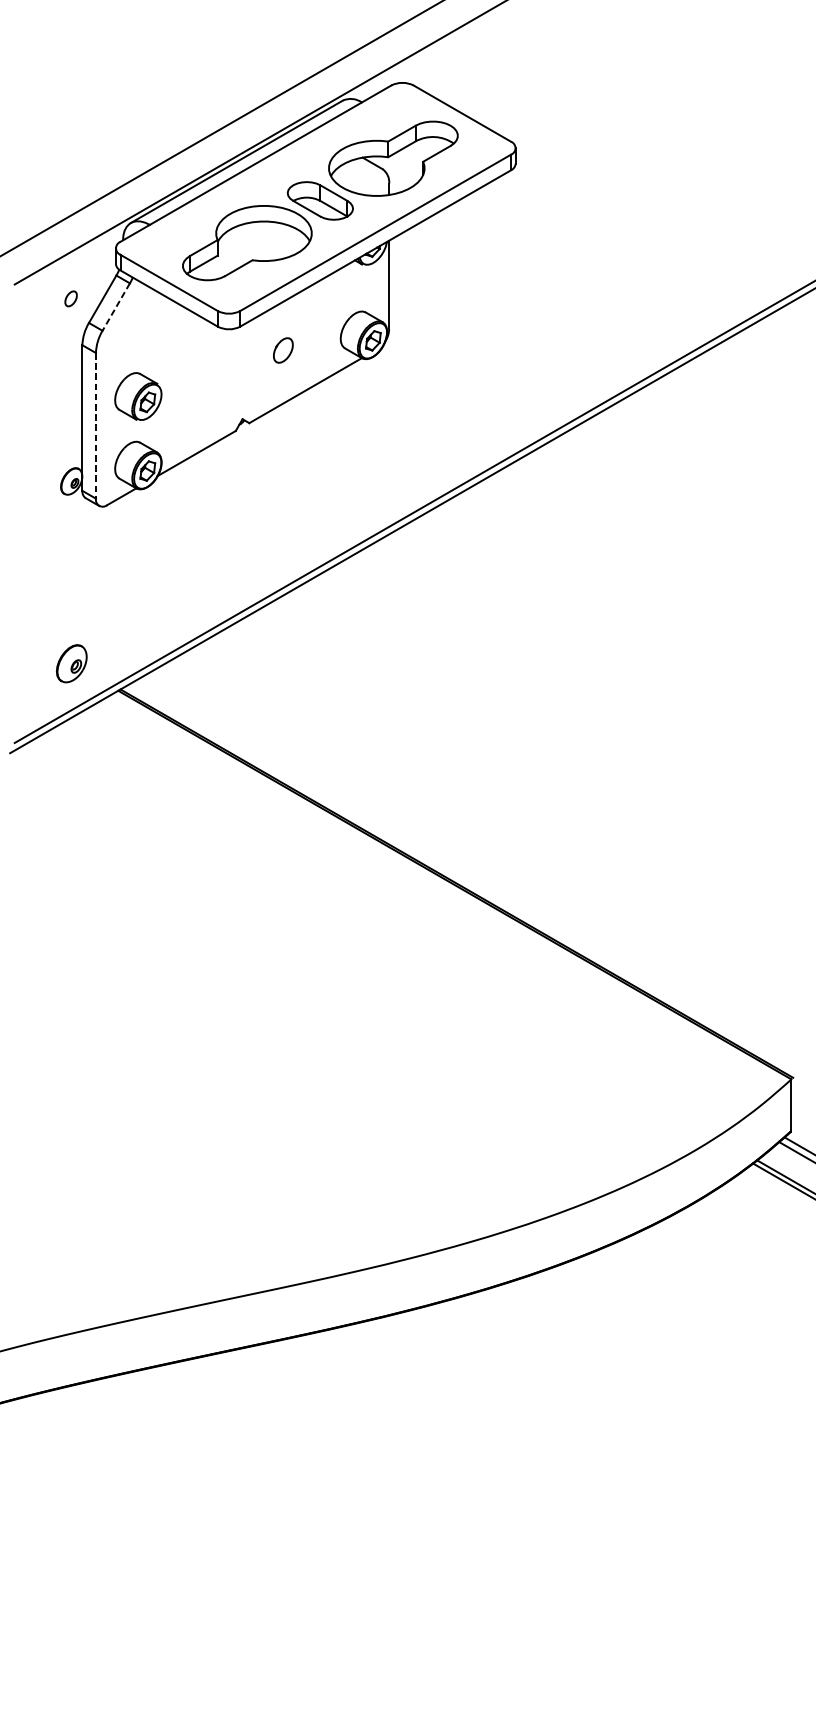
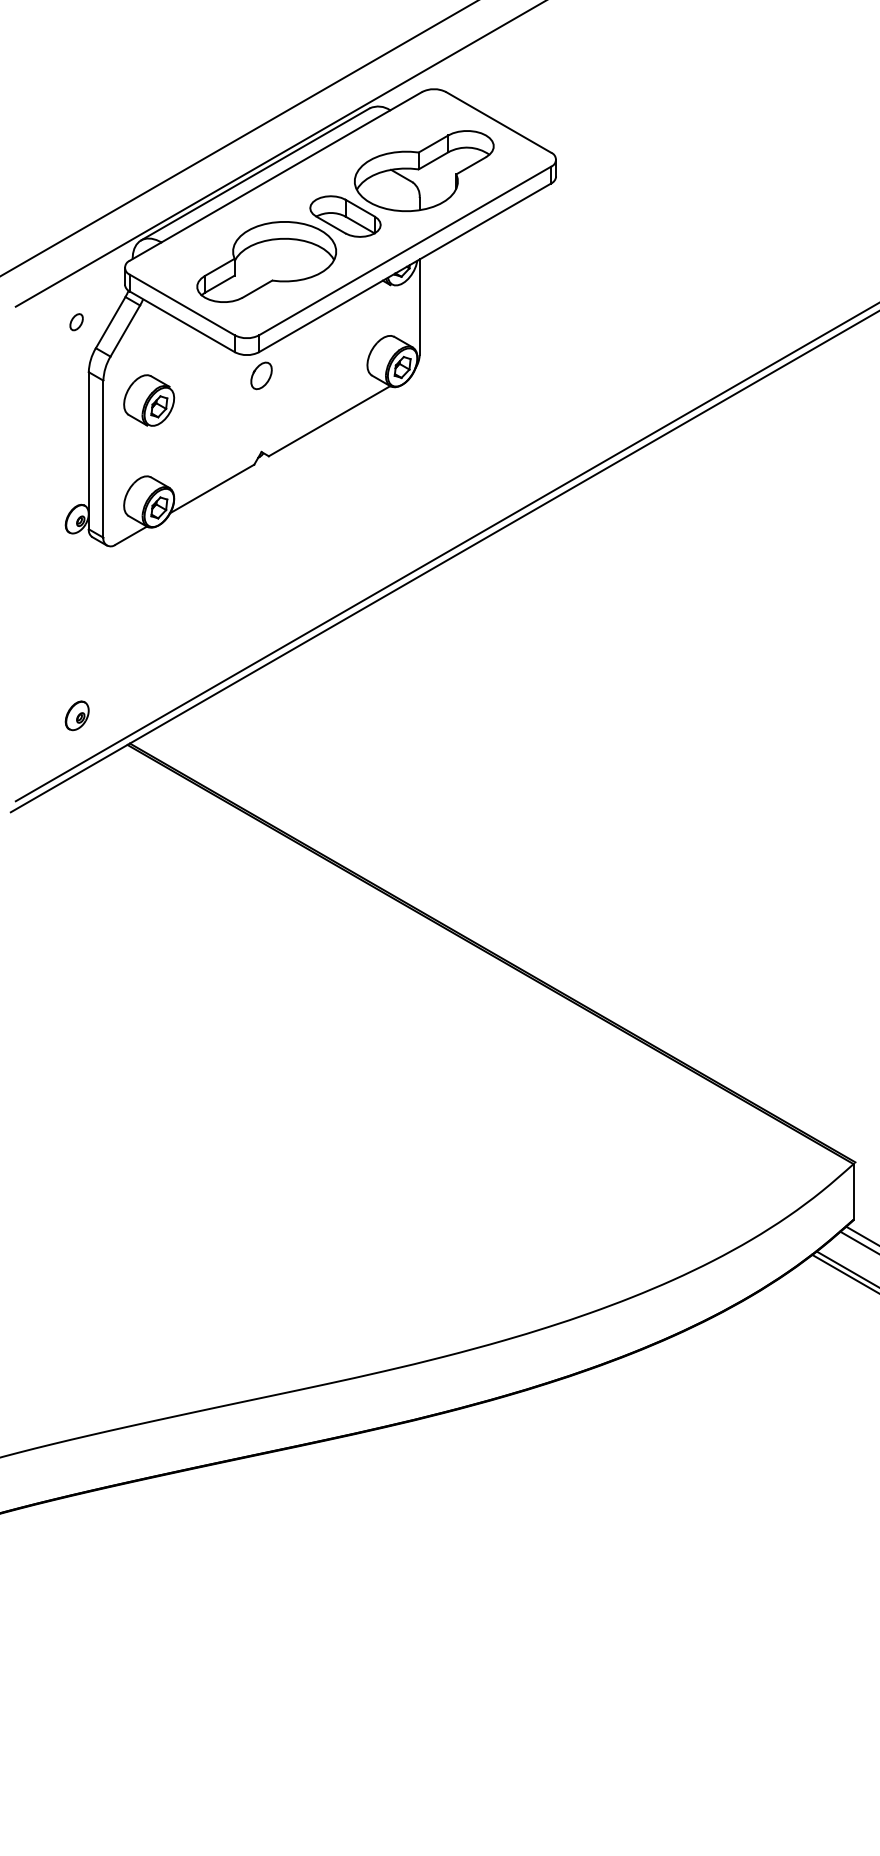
line: (116, 307) -> (125, 331), dashed -> solid
part: (283, 350) -> (261, 375), moved
part: (138, 396) -> (149, 400), moved
line: (96, 426) -> (103, 459), dashed -> solid
part: (70, 663) -> (76, 715), size x0.71

